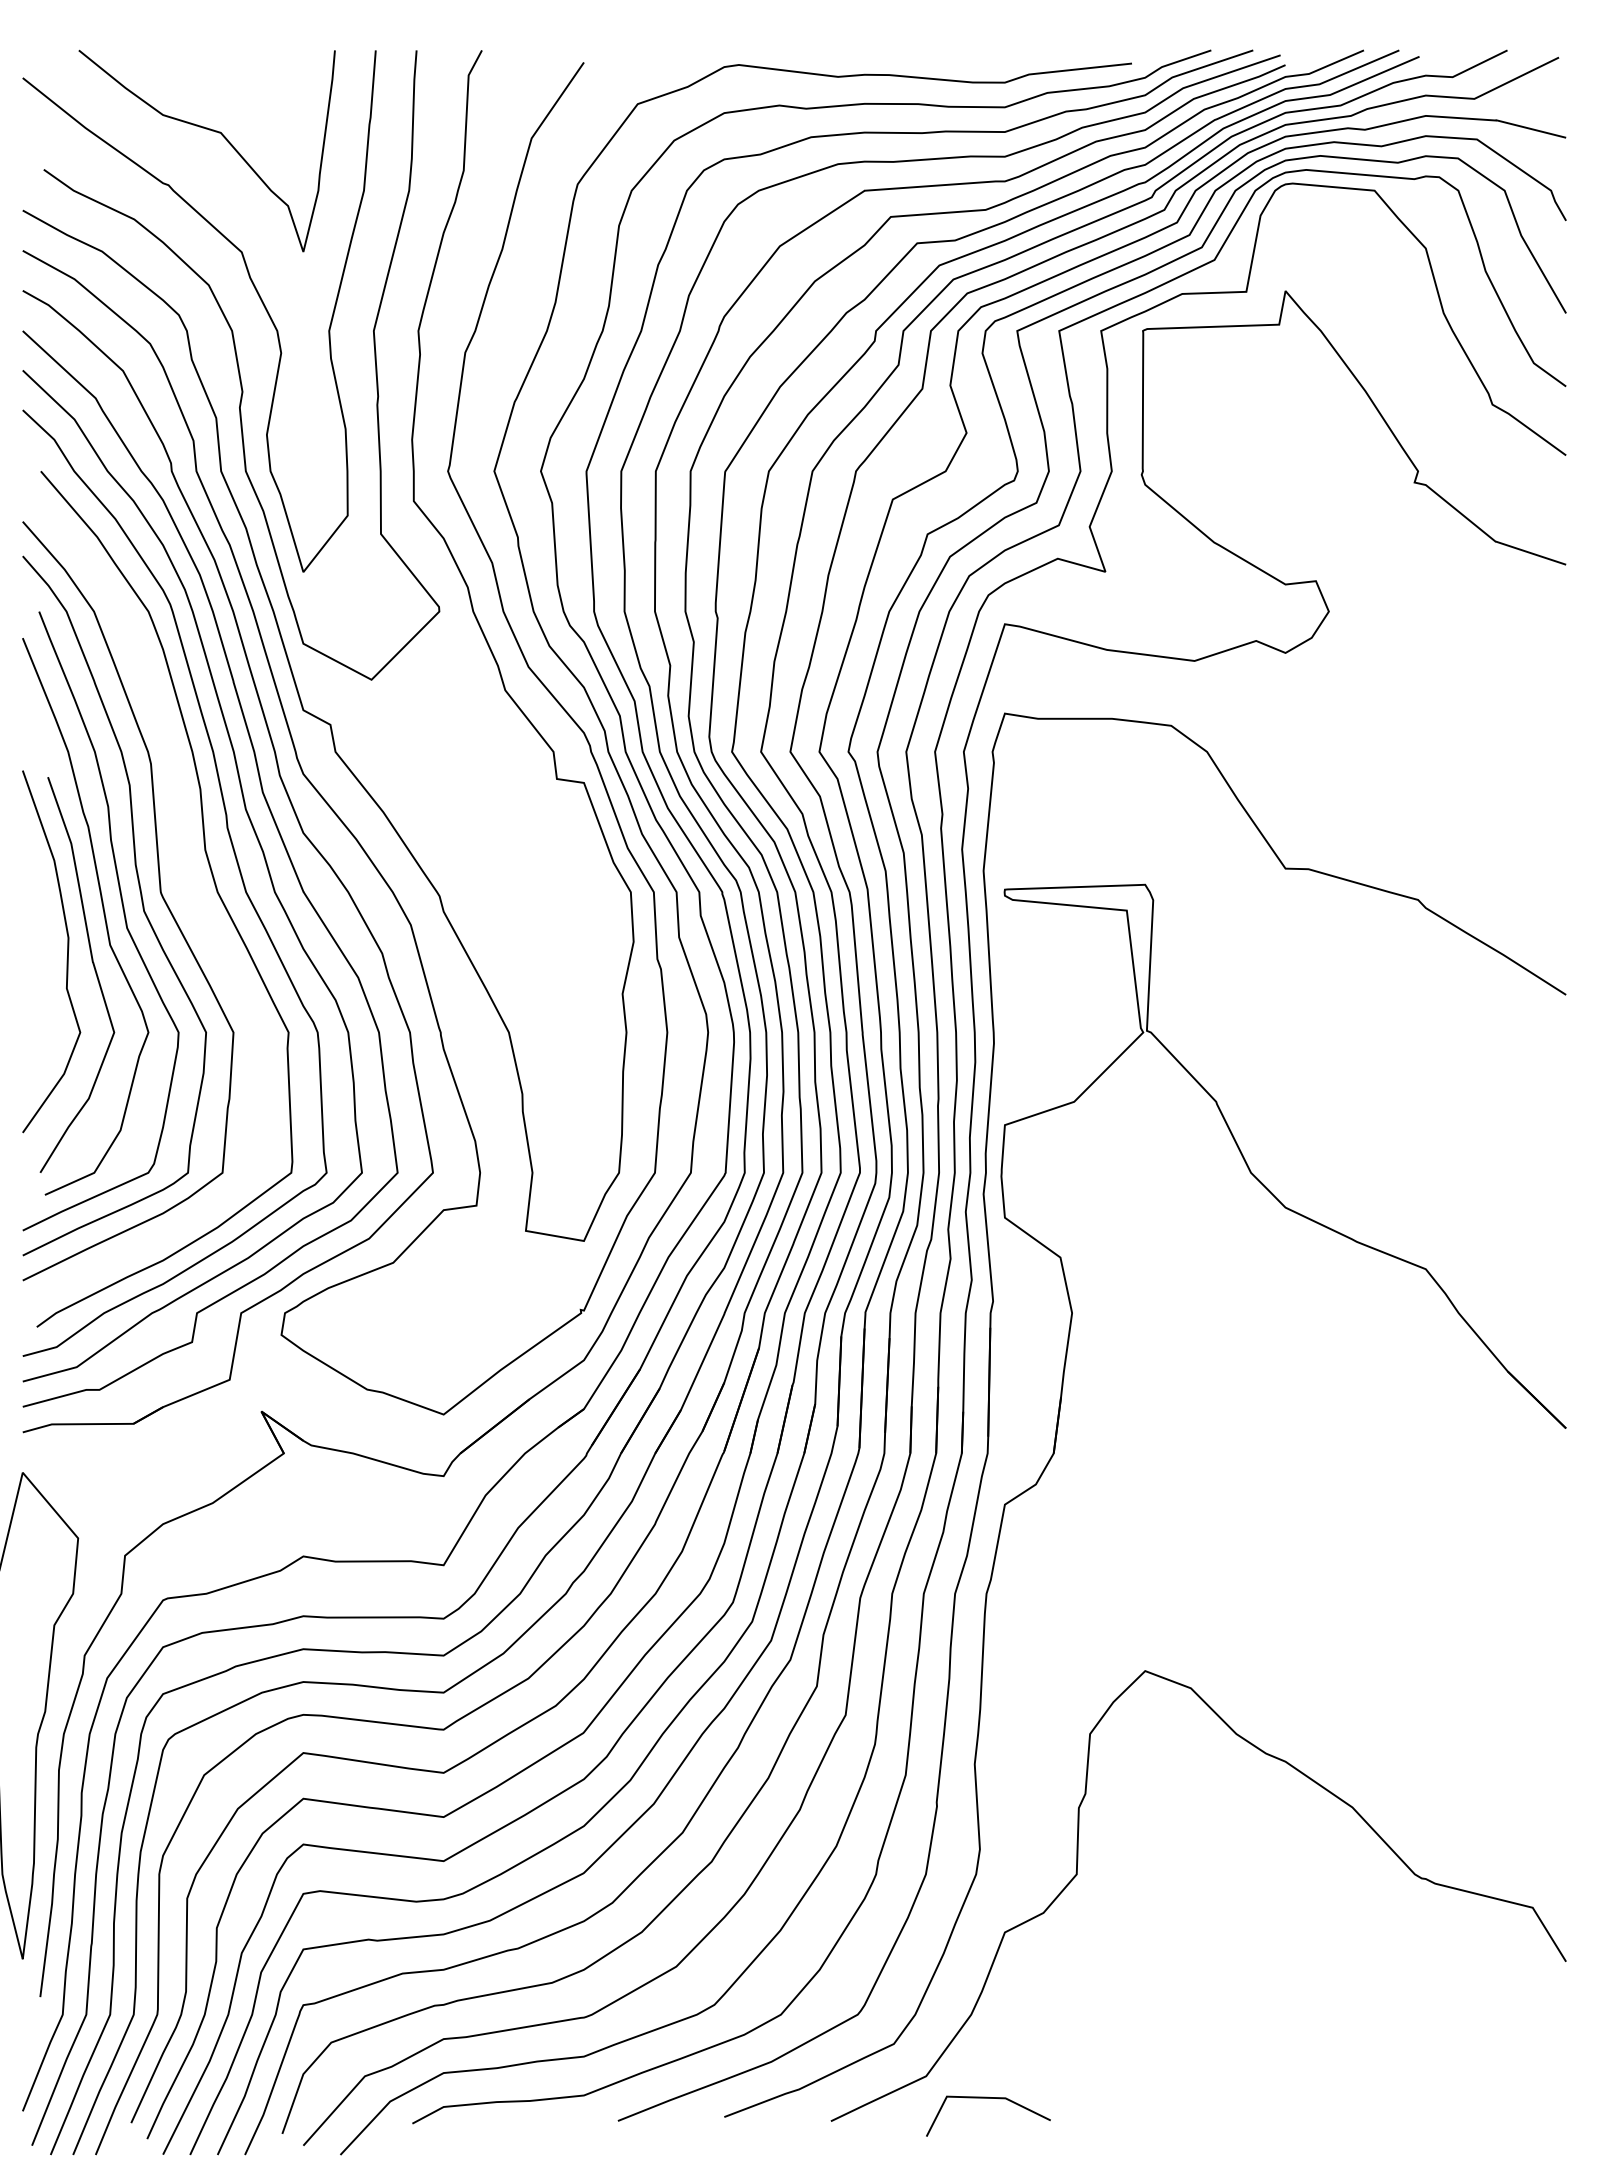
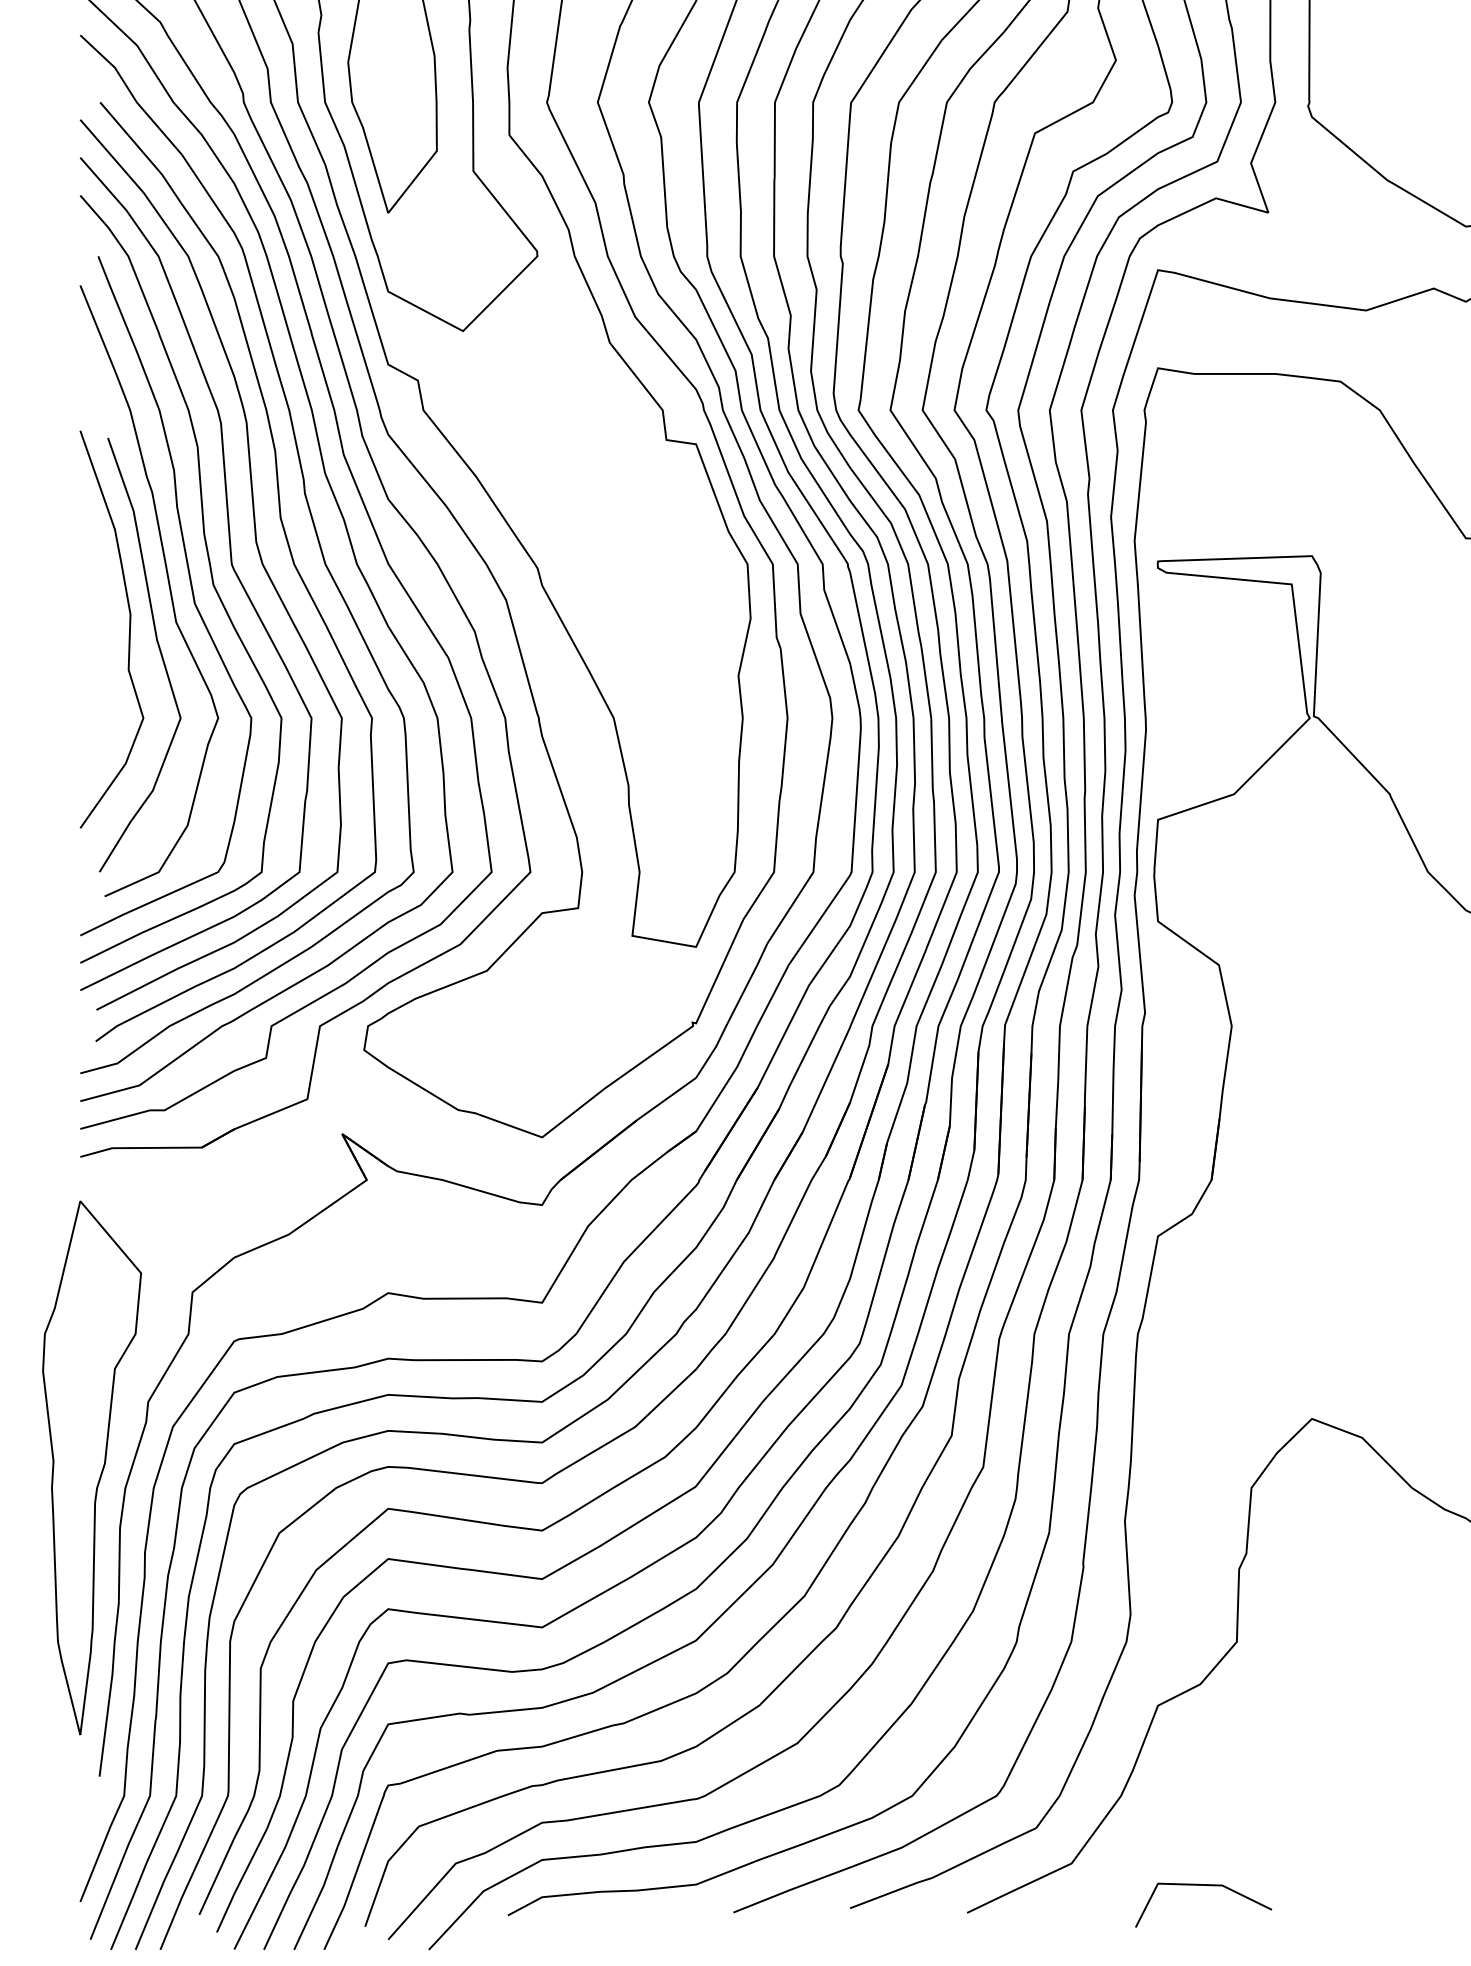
curve: (184, 881) -> (257, 552), added
line: (988, 2098) -> (1203, 1885), moved

